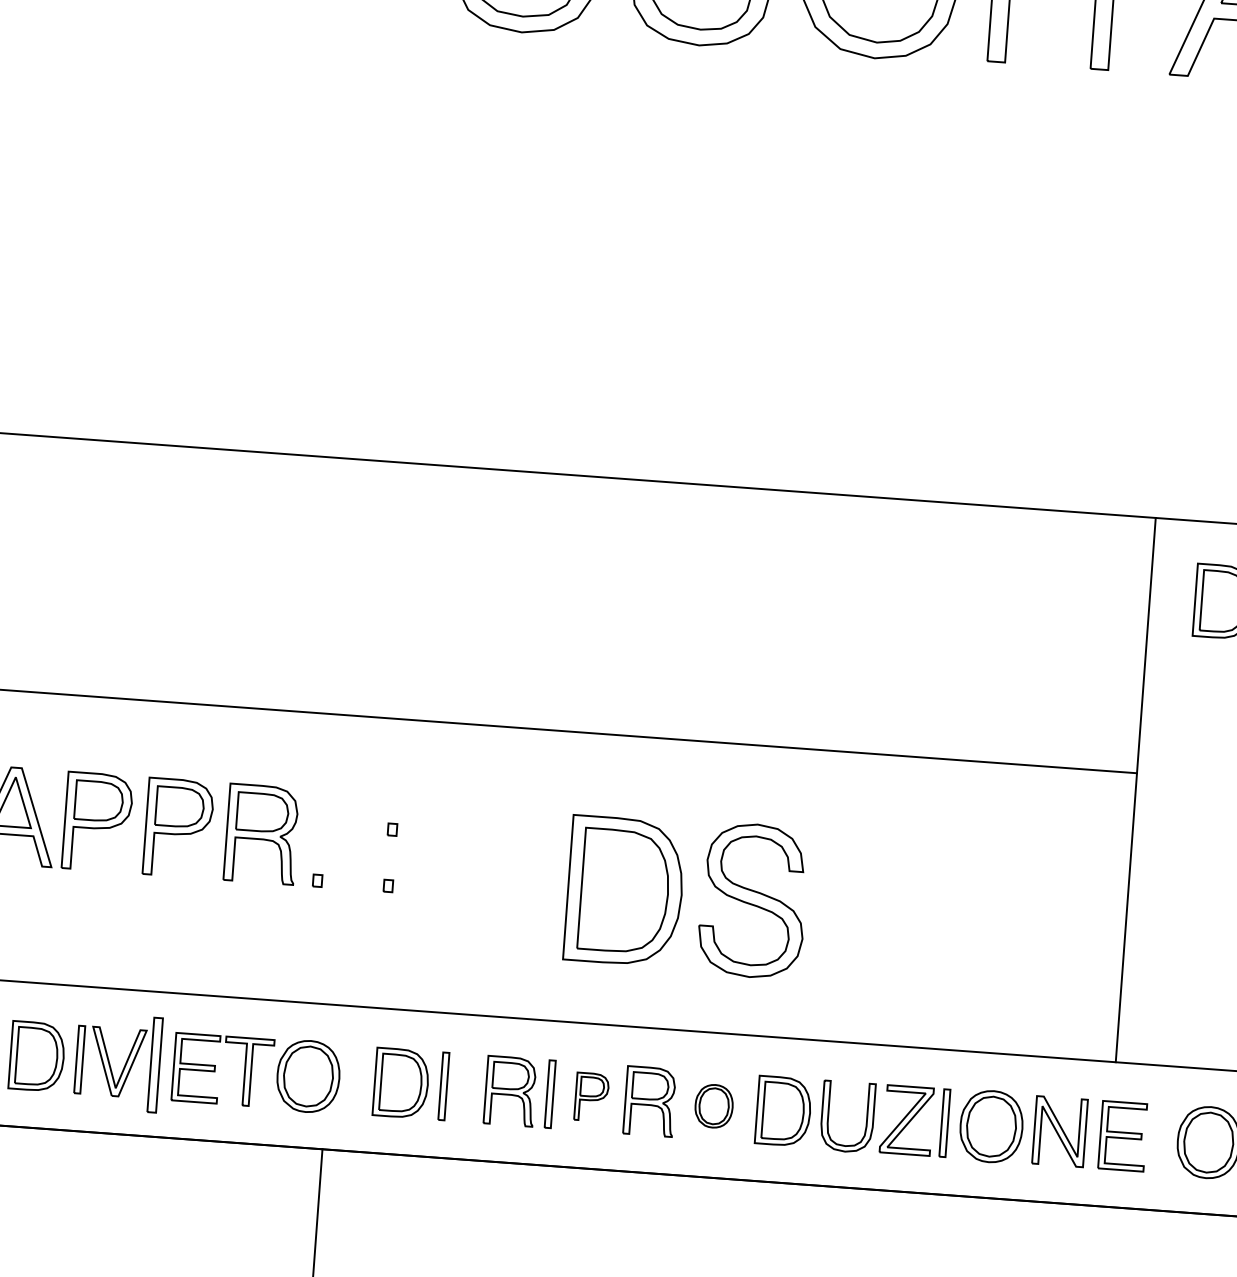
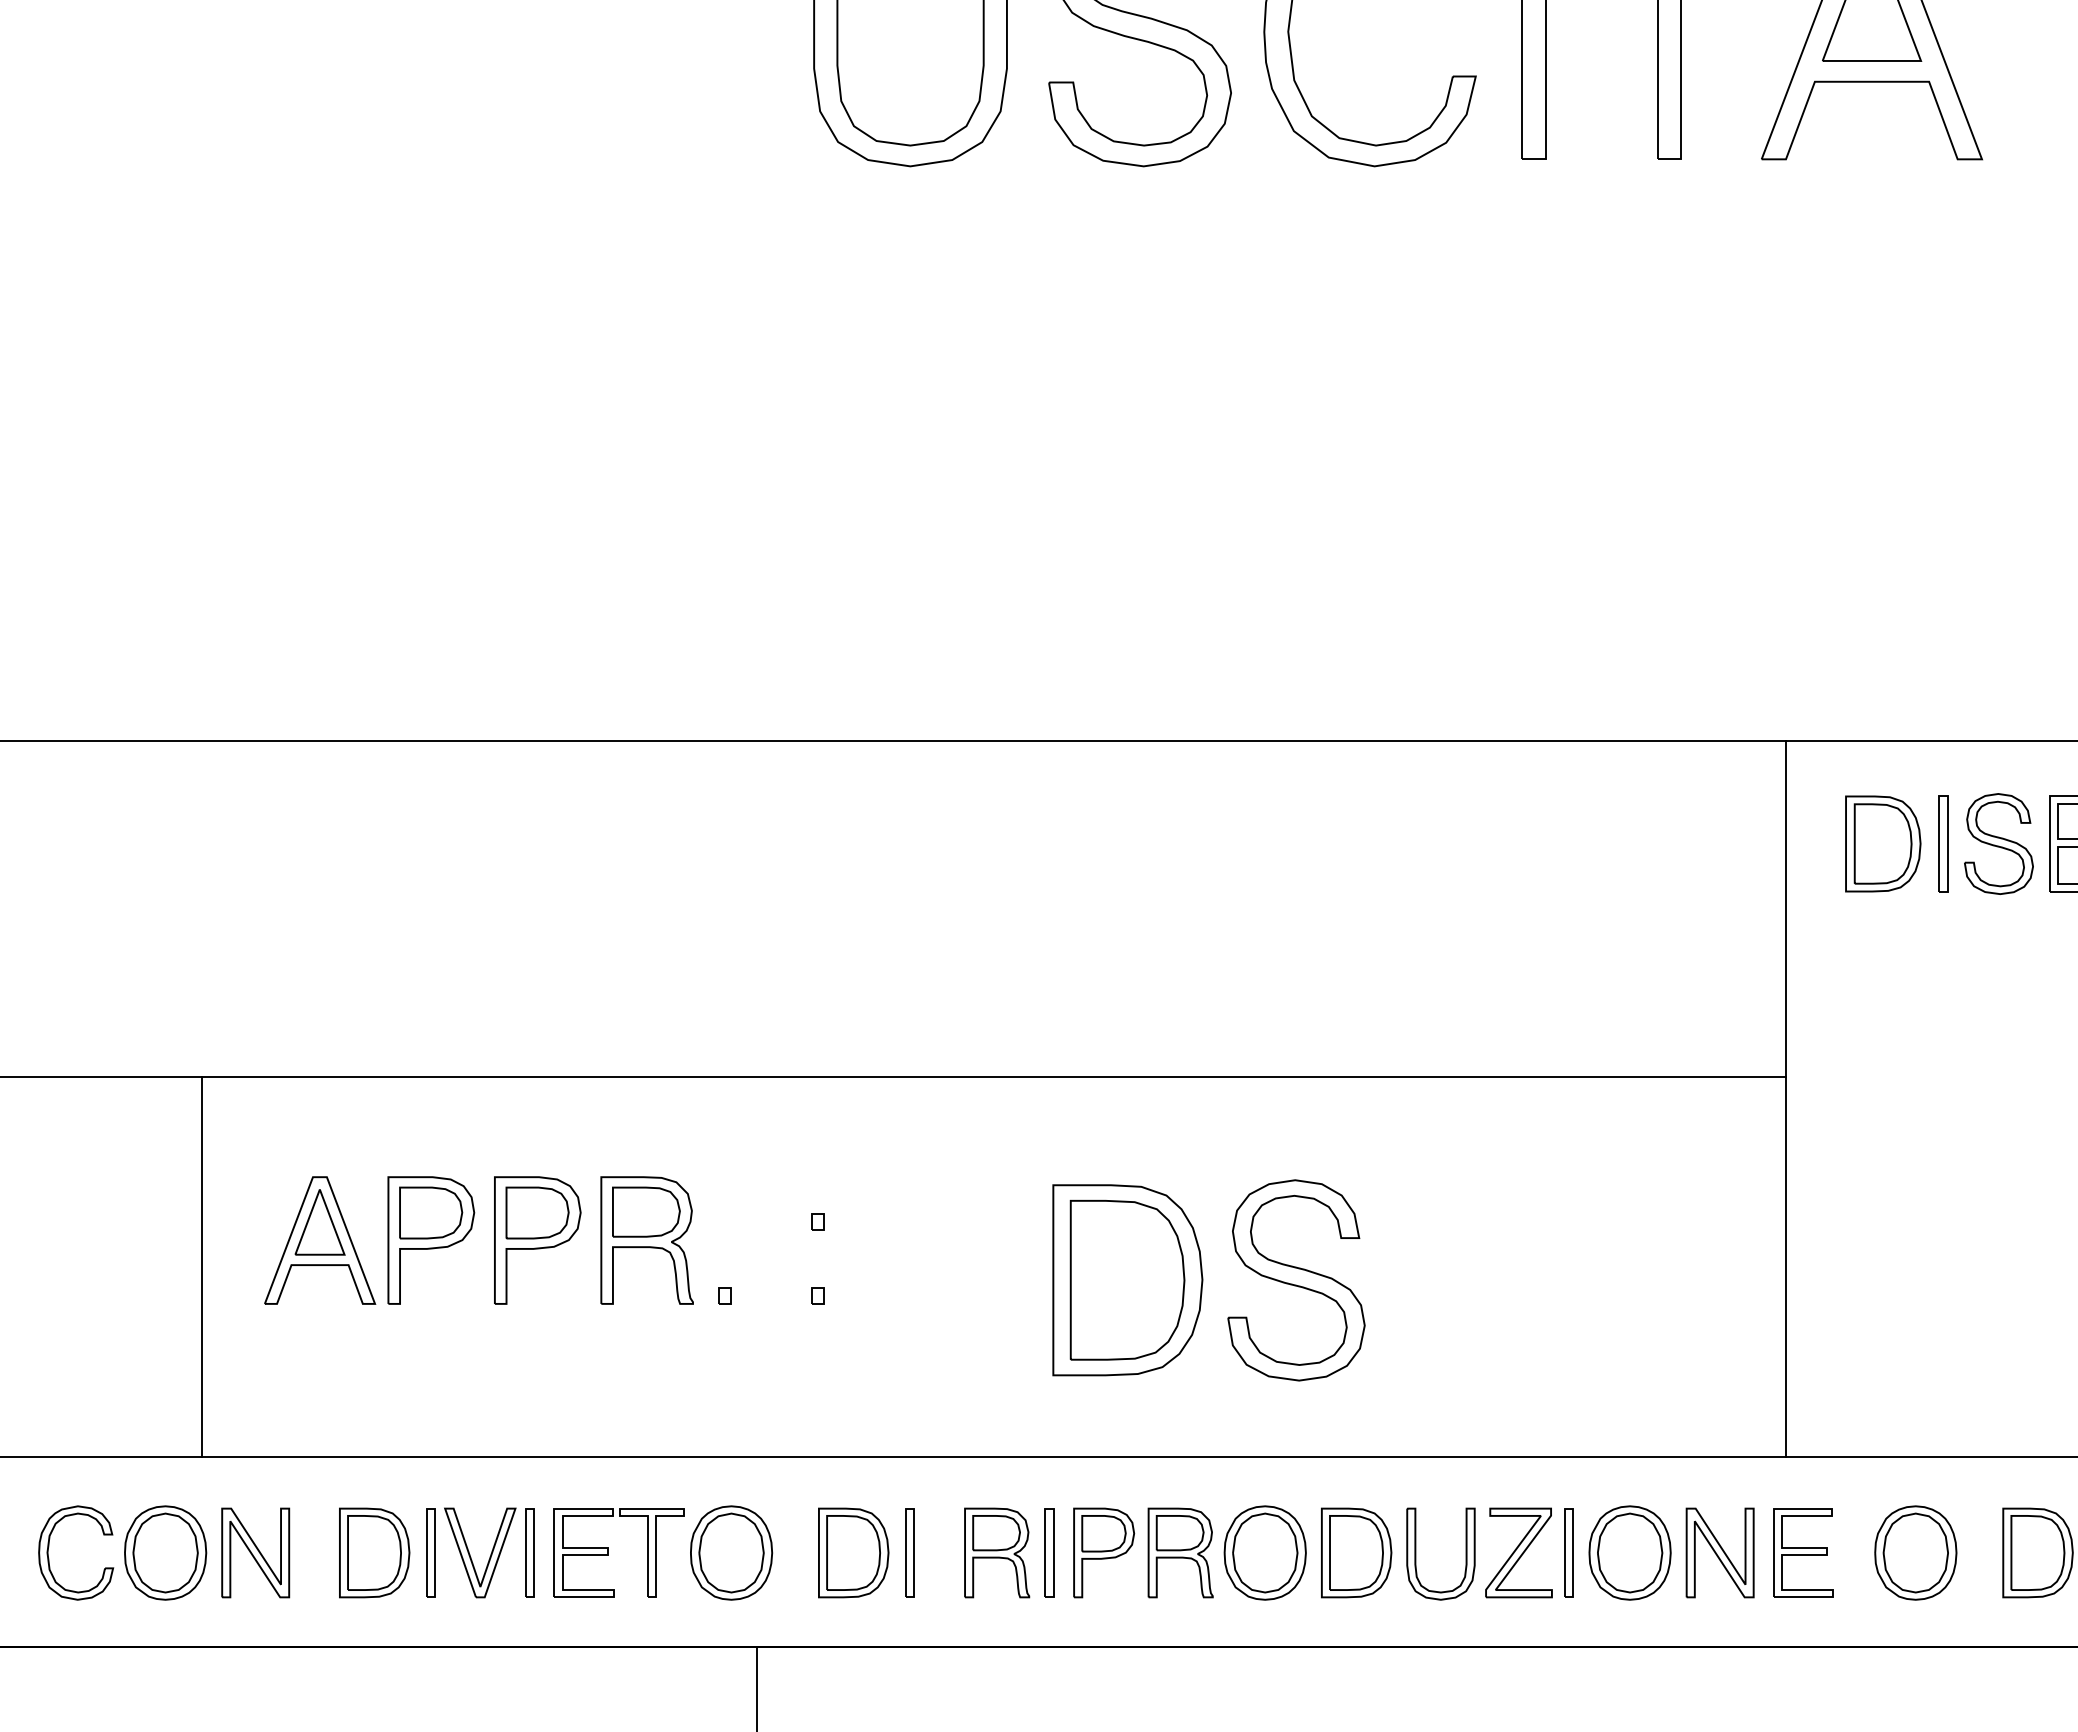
part: (154, 1064) -> (529, 1552), size x0.71
part: (592, 1096) -> (1104, 1552), size x1.43
part: (713, 1105) -> (1264, 1552), size x1.67

